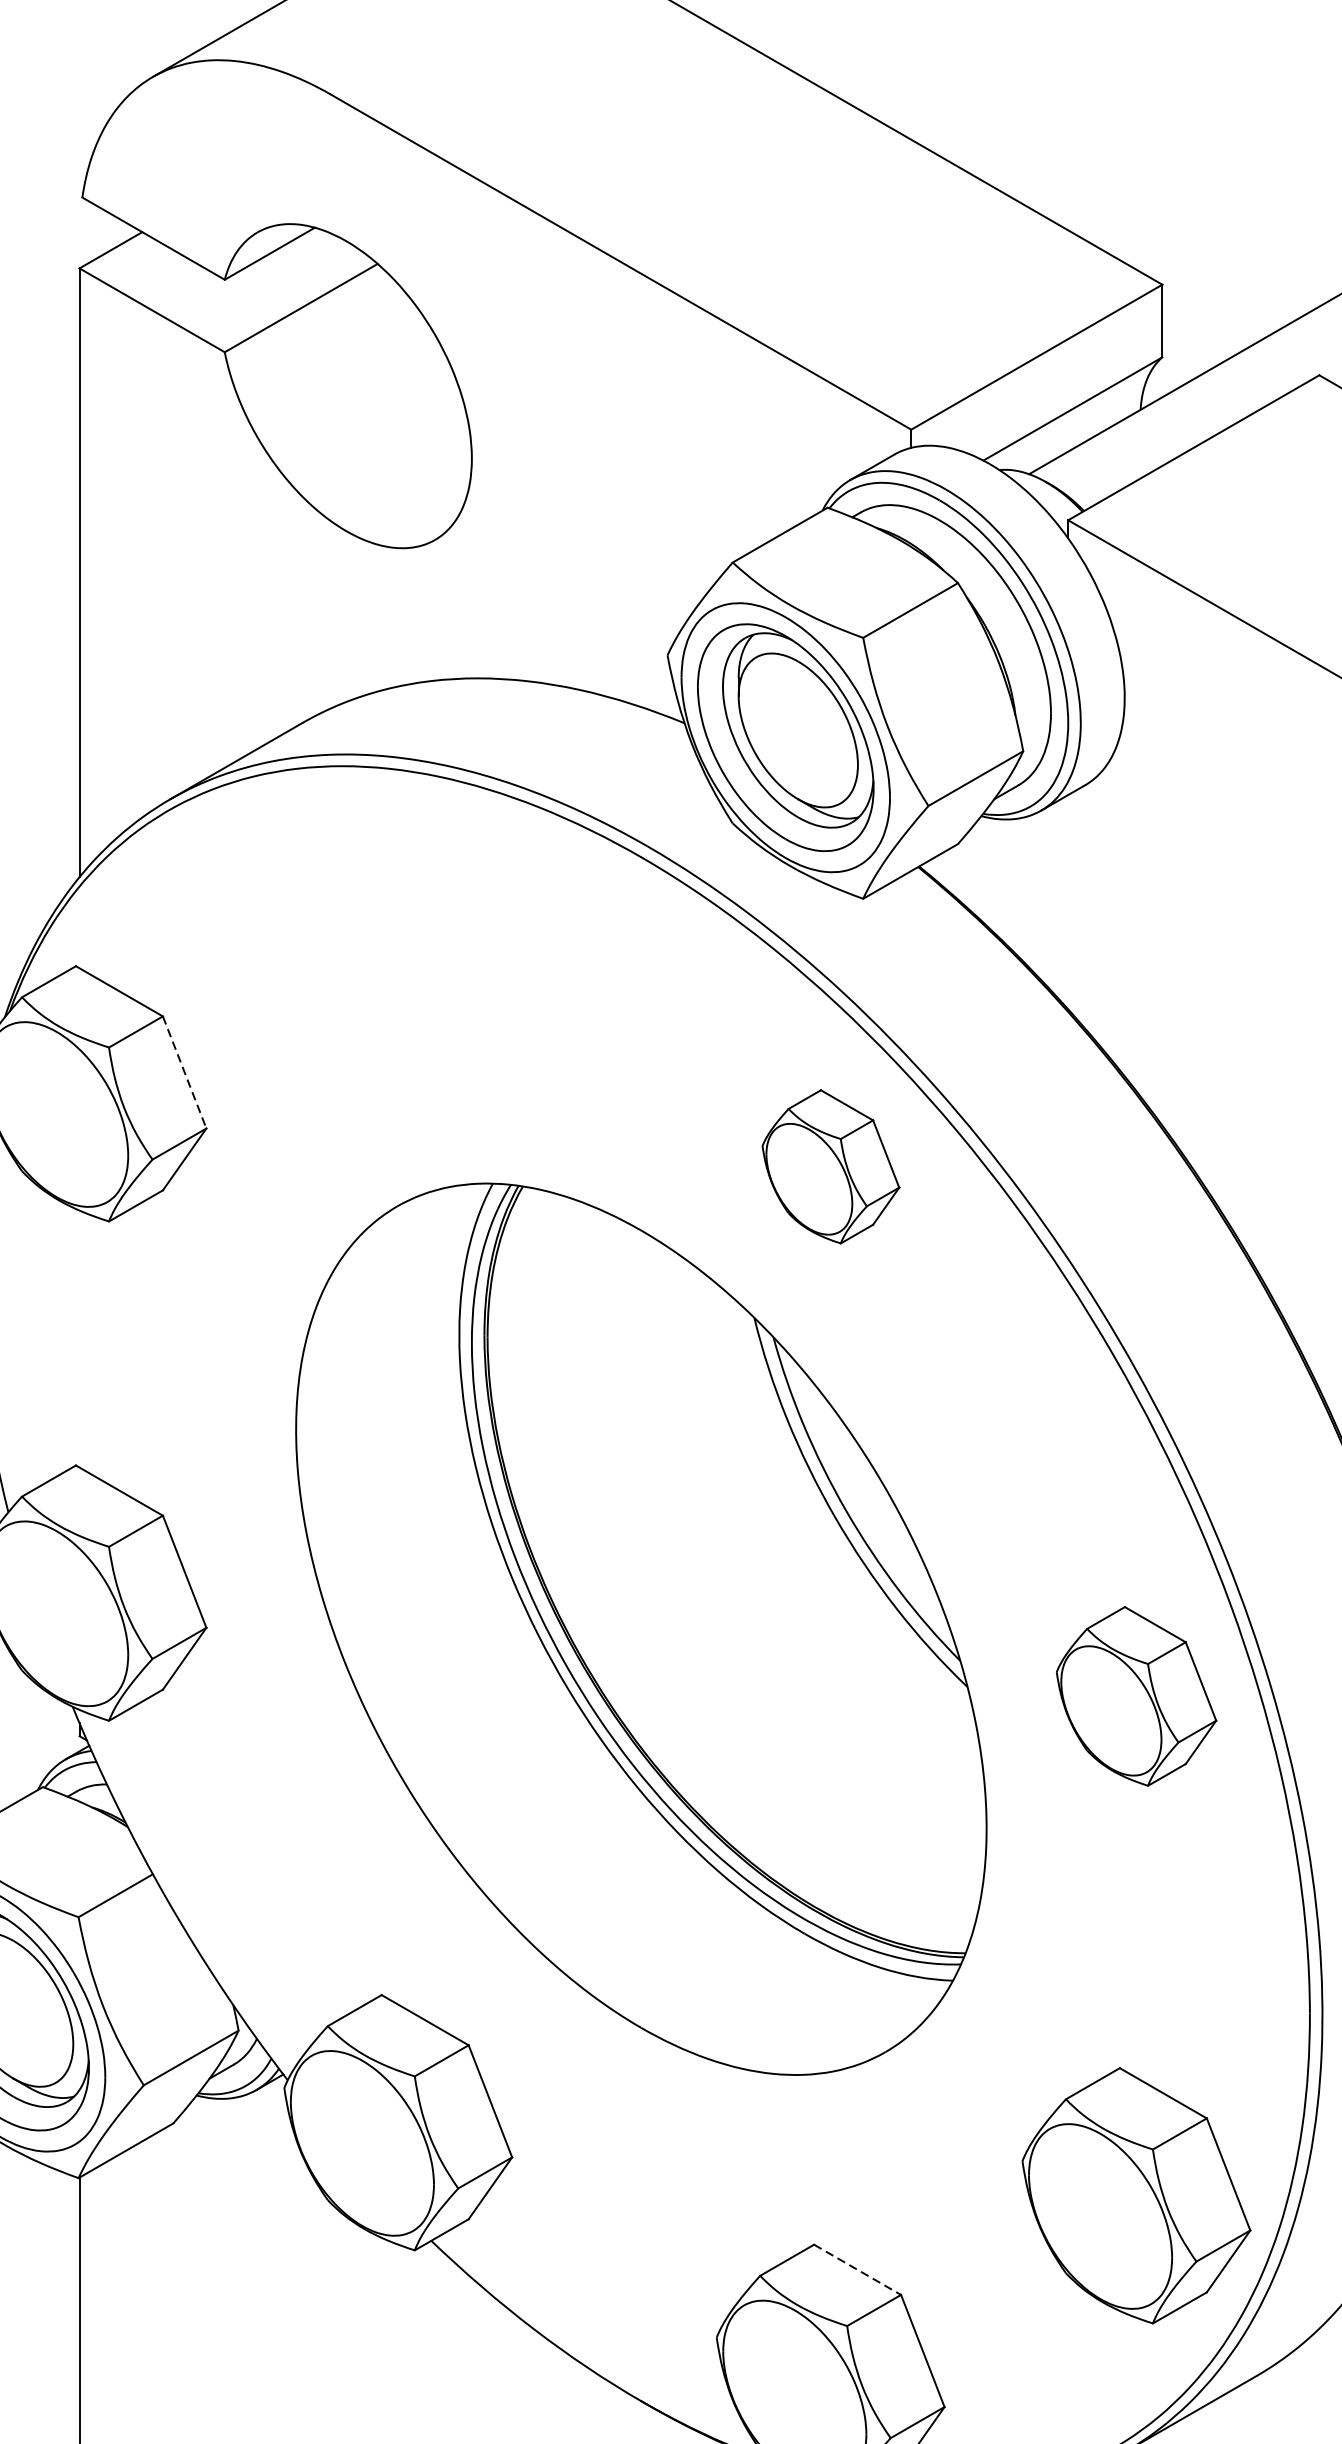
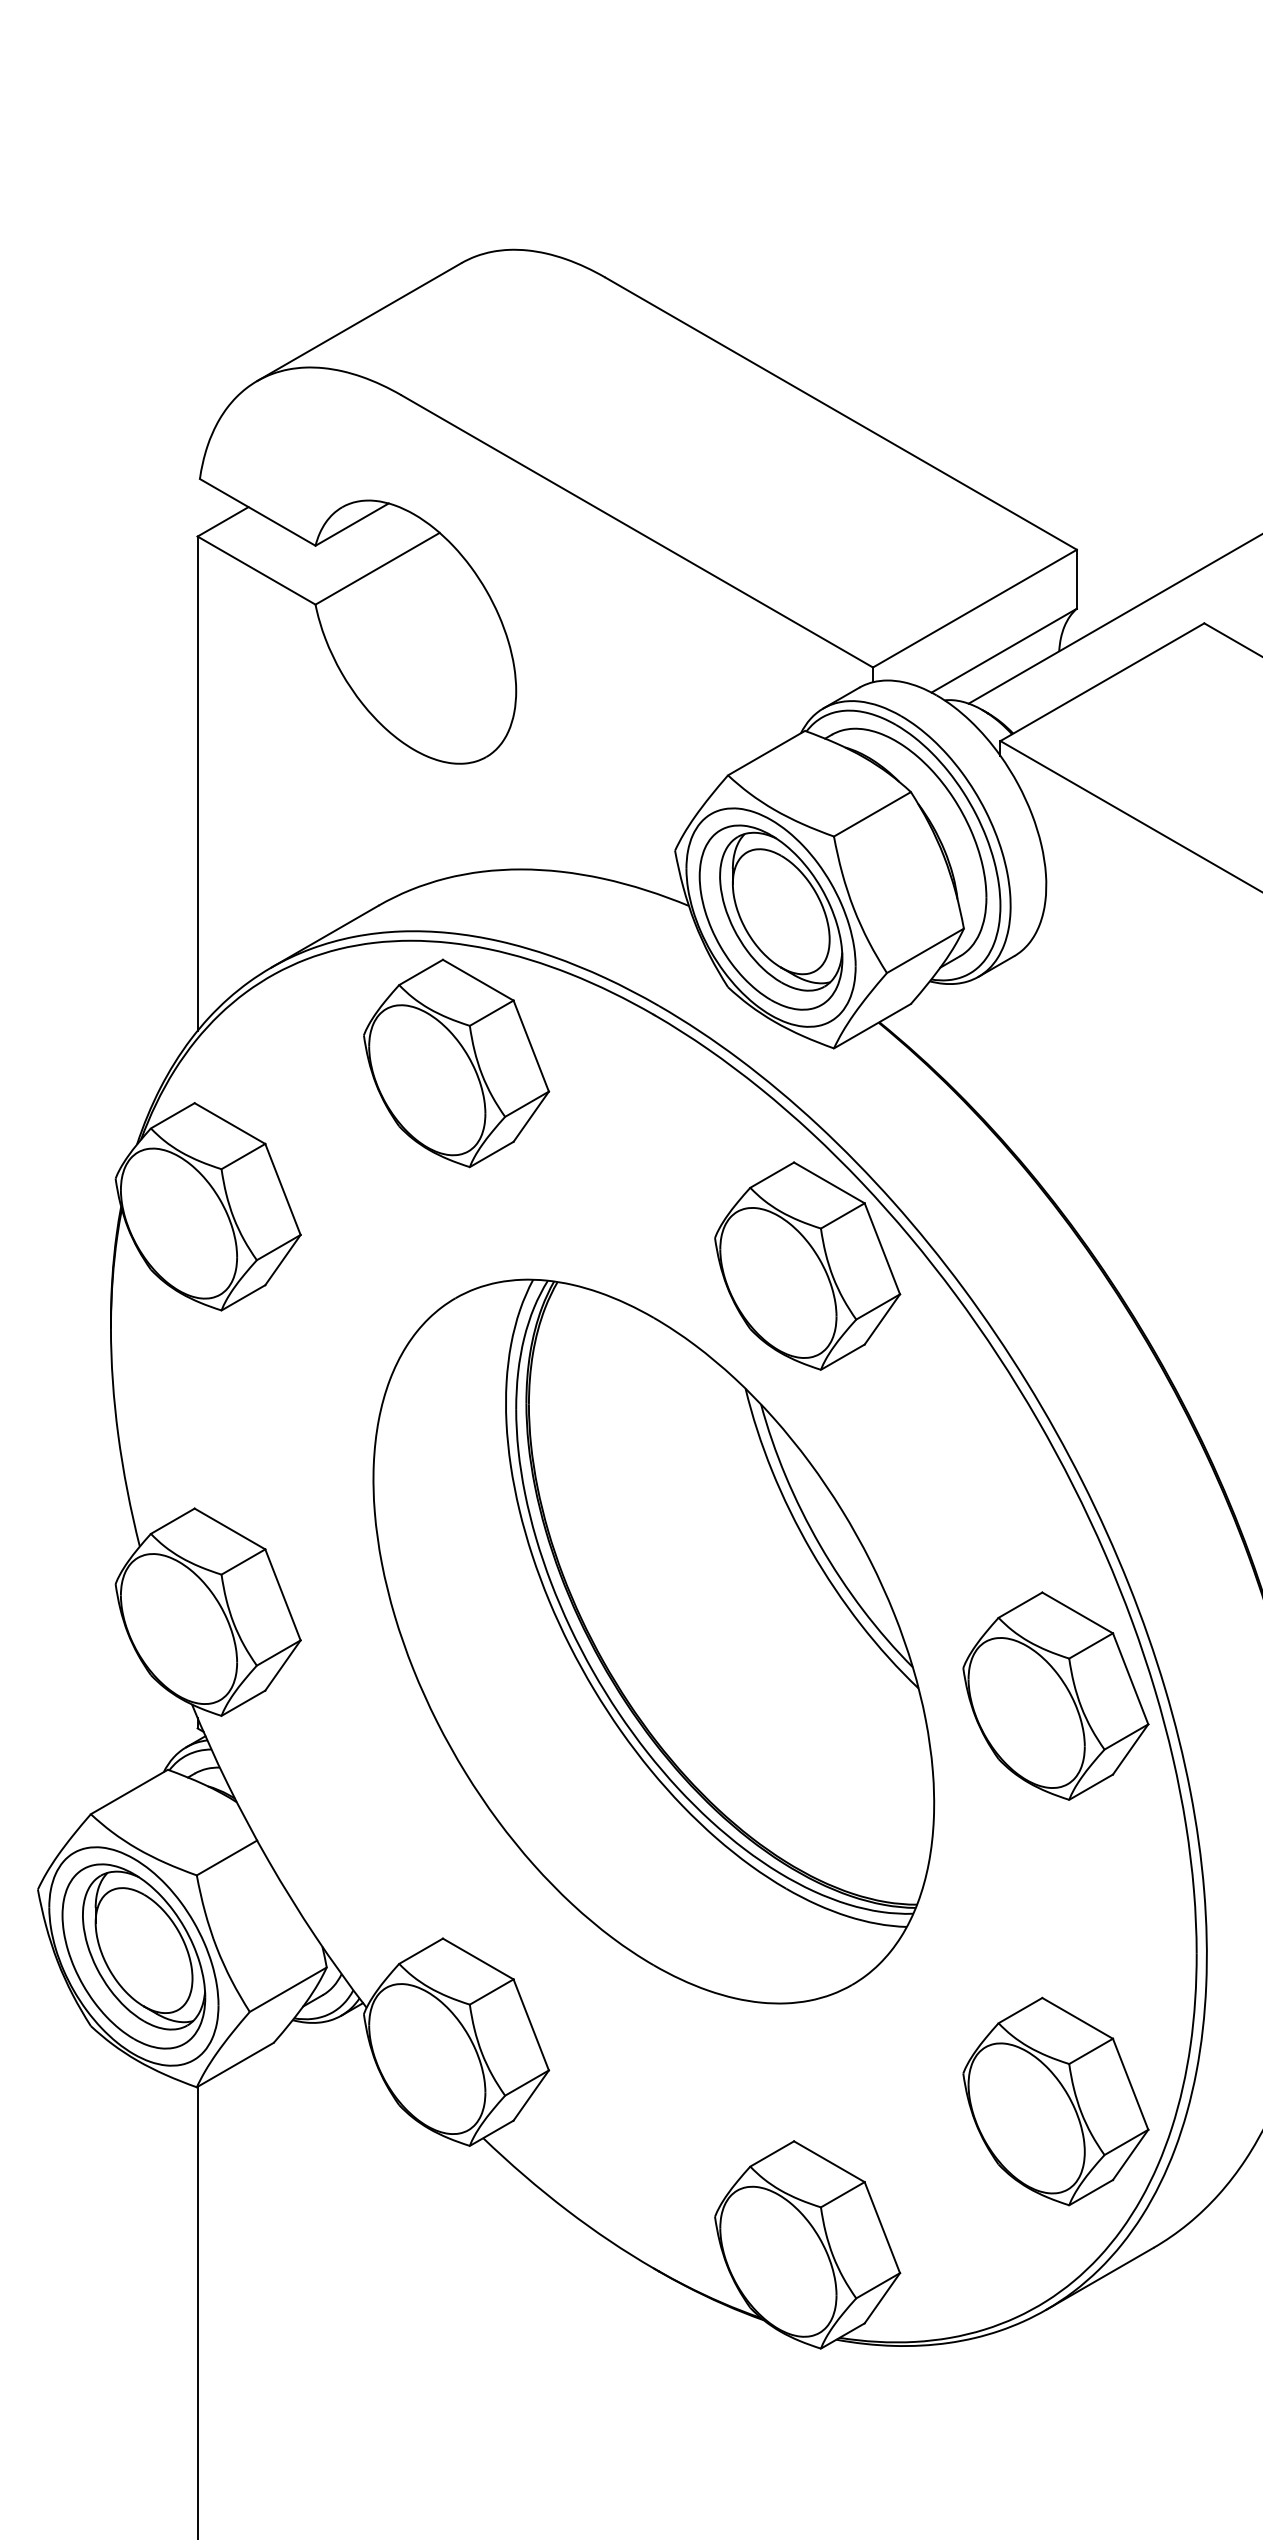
part: (398, 917) -> (456, 1063), added
line: (184, 1072) -> (282, 1189), dashed -> solid
part: (830, 1166) -> (807, 1265), size x1.67
part: (1136, 1695) -> (1055, 1695), size x1.43
line: (857, 2269) -> (829, 2161), dashed -> solid

